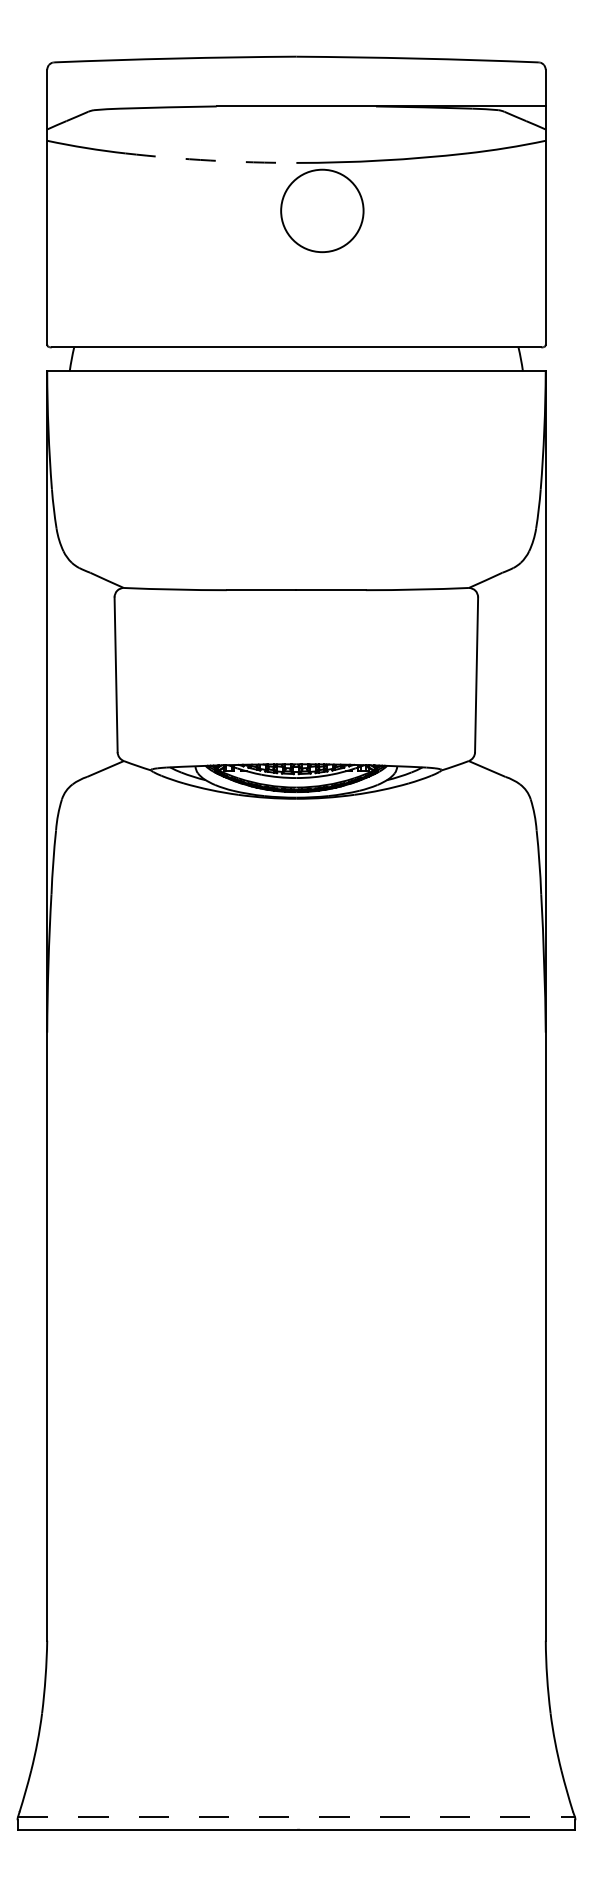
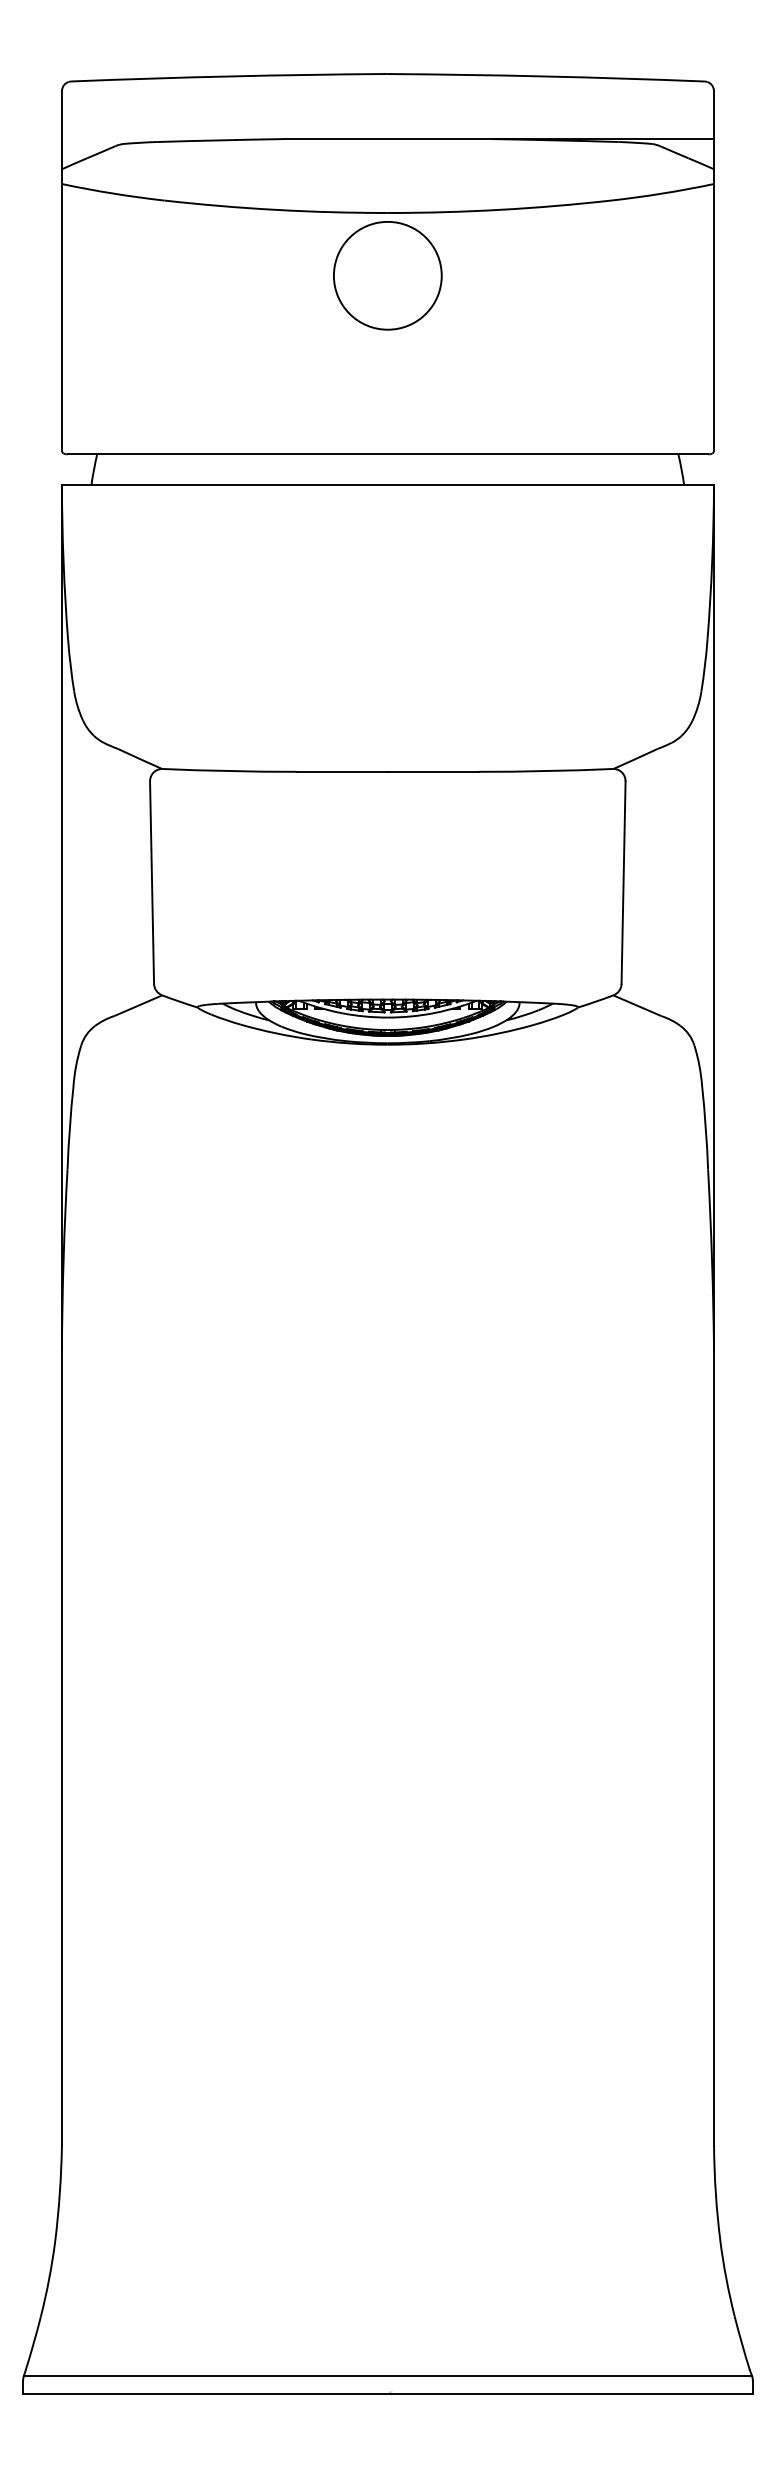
arc: (211, 160) -> (276, 209), dashed -> solid
circle: (322, 210) -> (387, 275), moved
line: (296, 1816) -> (388, 2376), dashed -> solid

